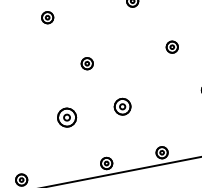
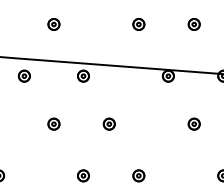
part: (28, 74) -> (24, 75), added
part: (121, 106) -> (108, 123), size x0.71
part: (66, 116) -> (53, 123), size x0.62

